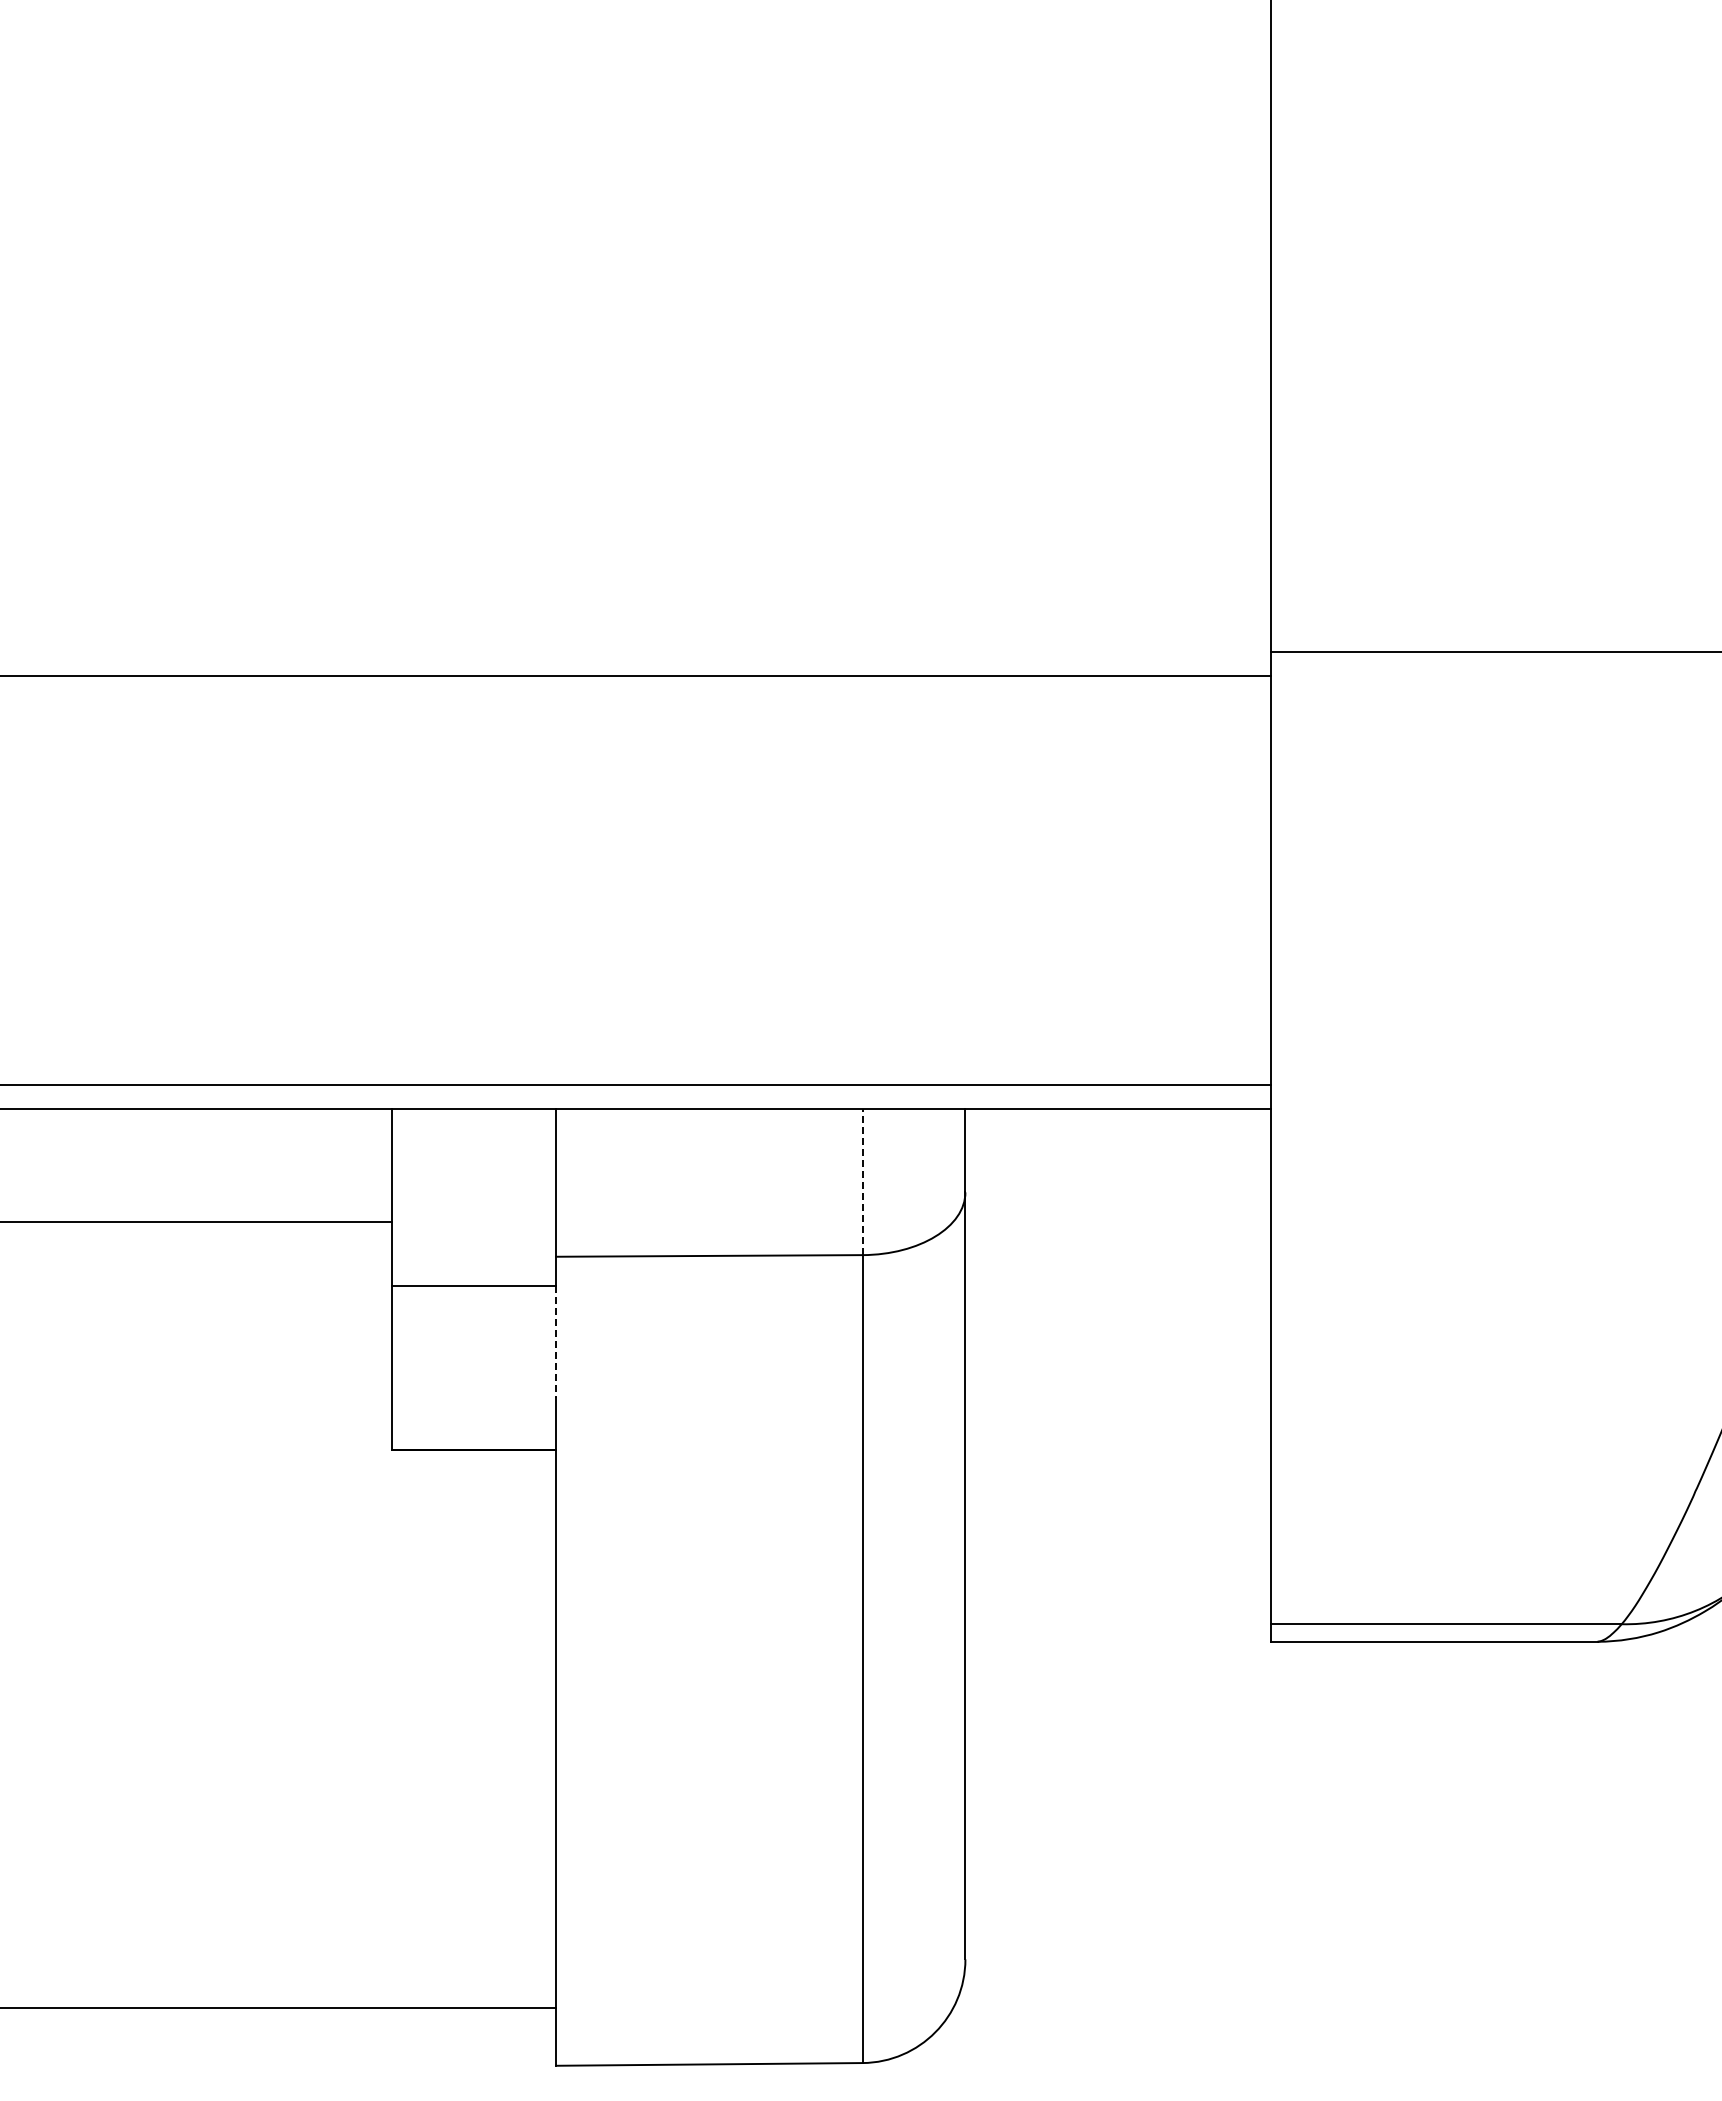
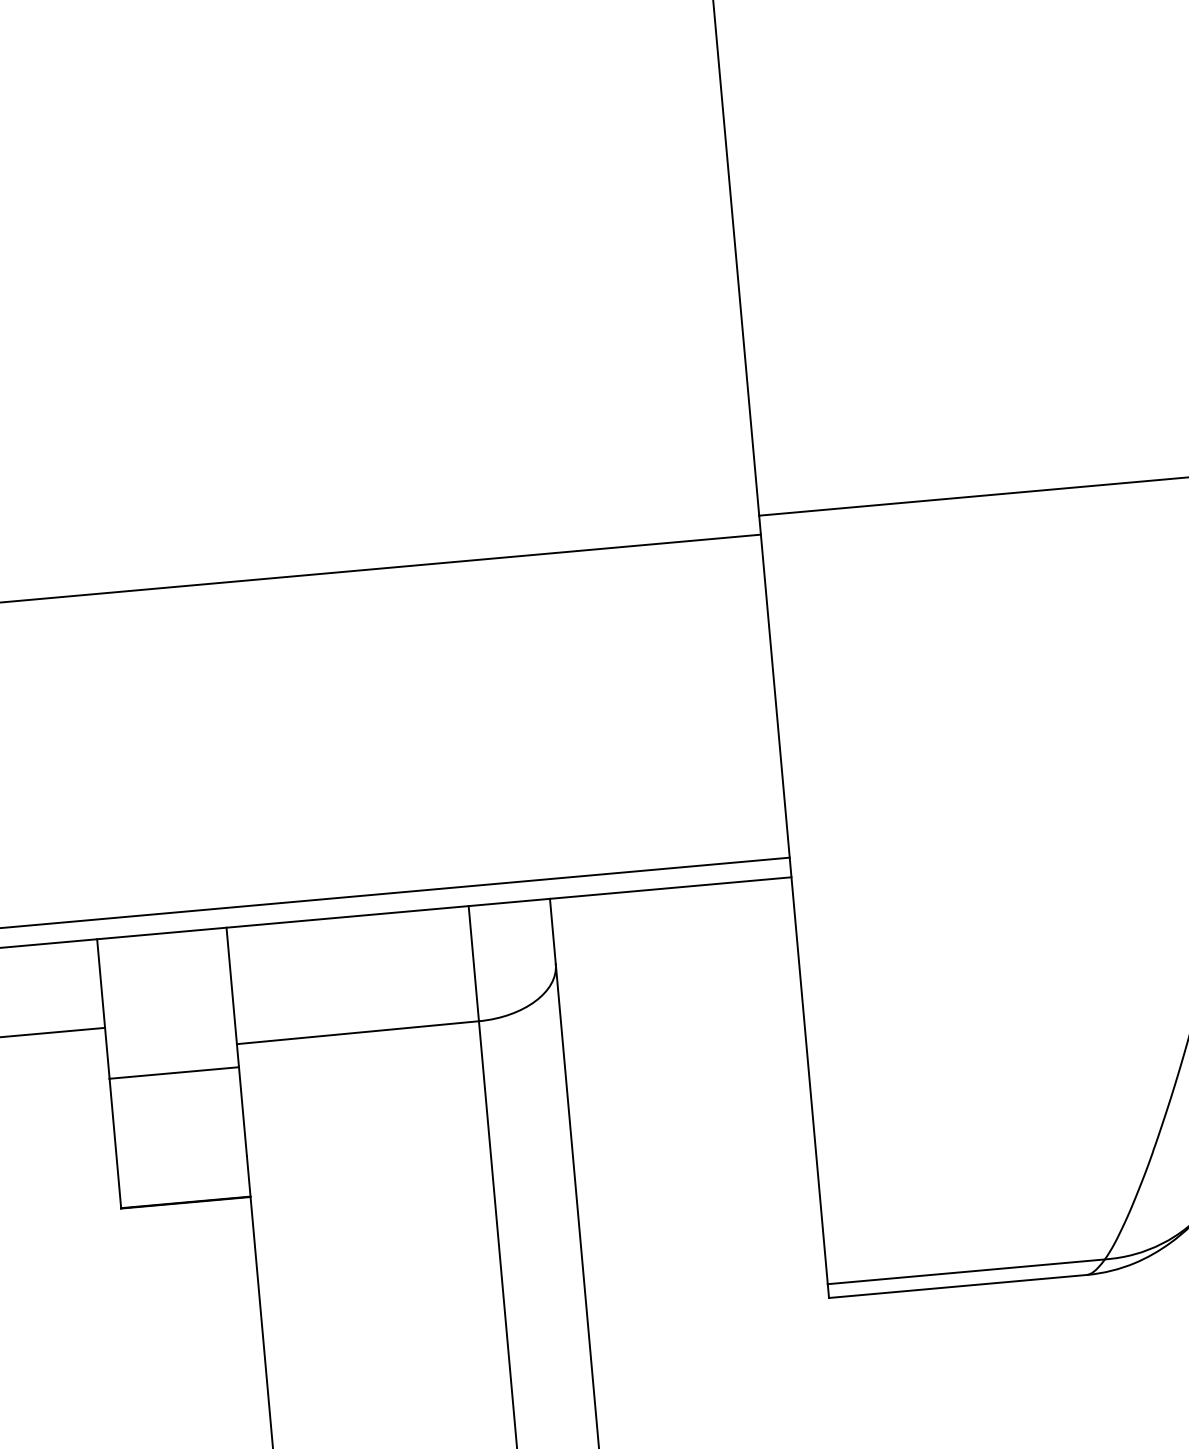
line: (862, 1182) -> (473, 963), dashed -> solid
line: (556, 1342) -> (243, 1111), dashed -> solid

